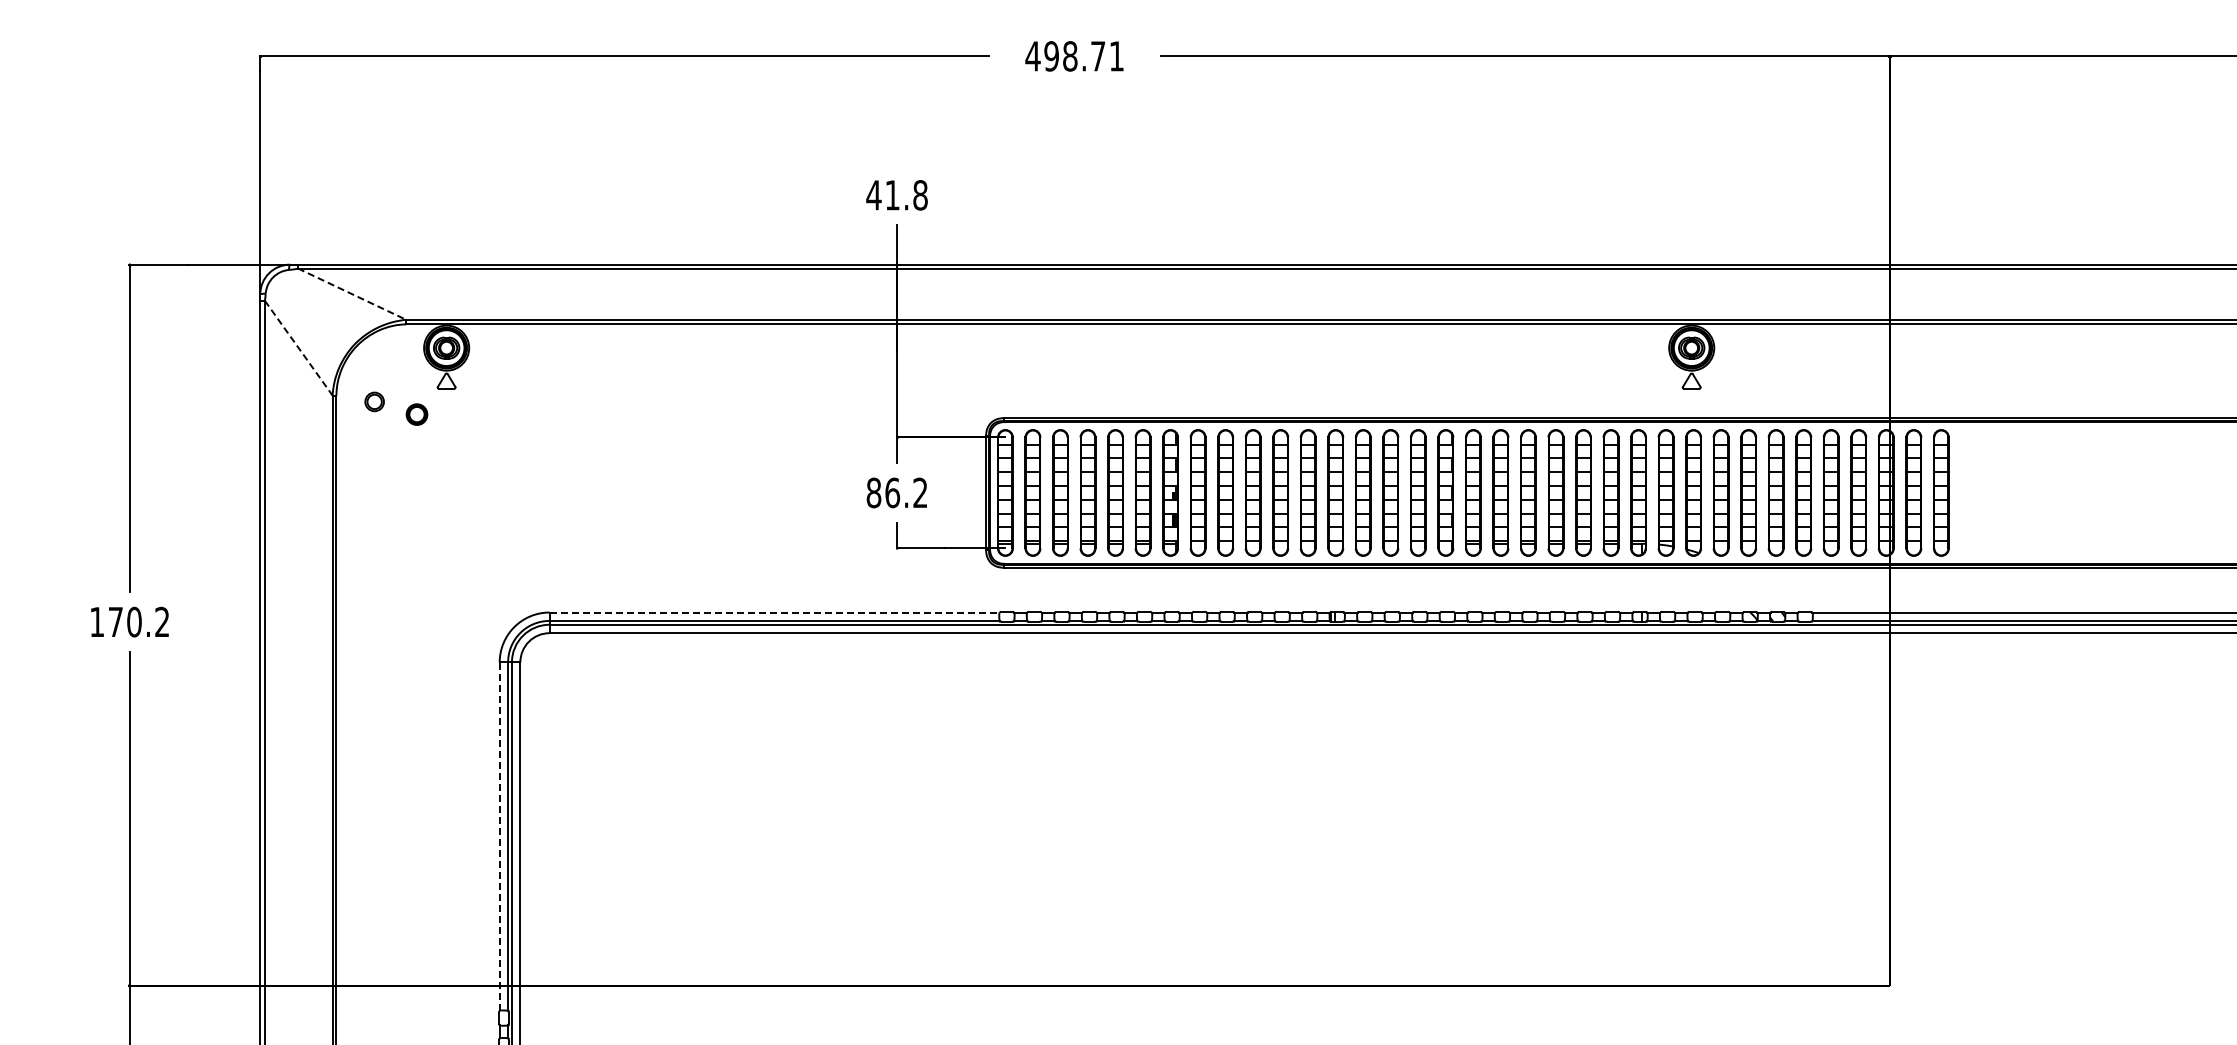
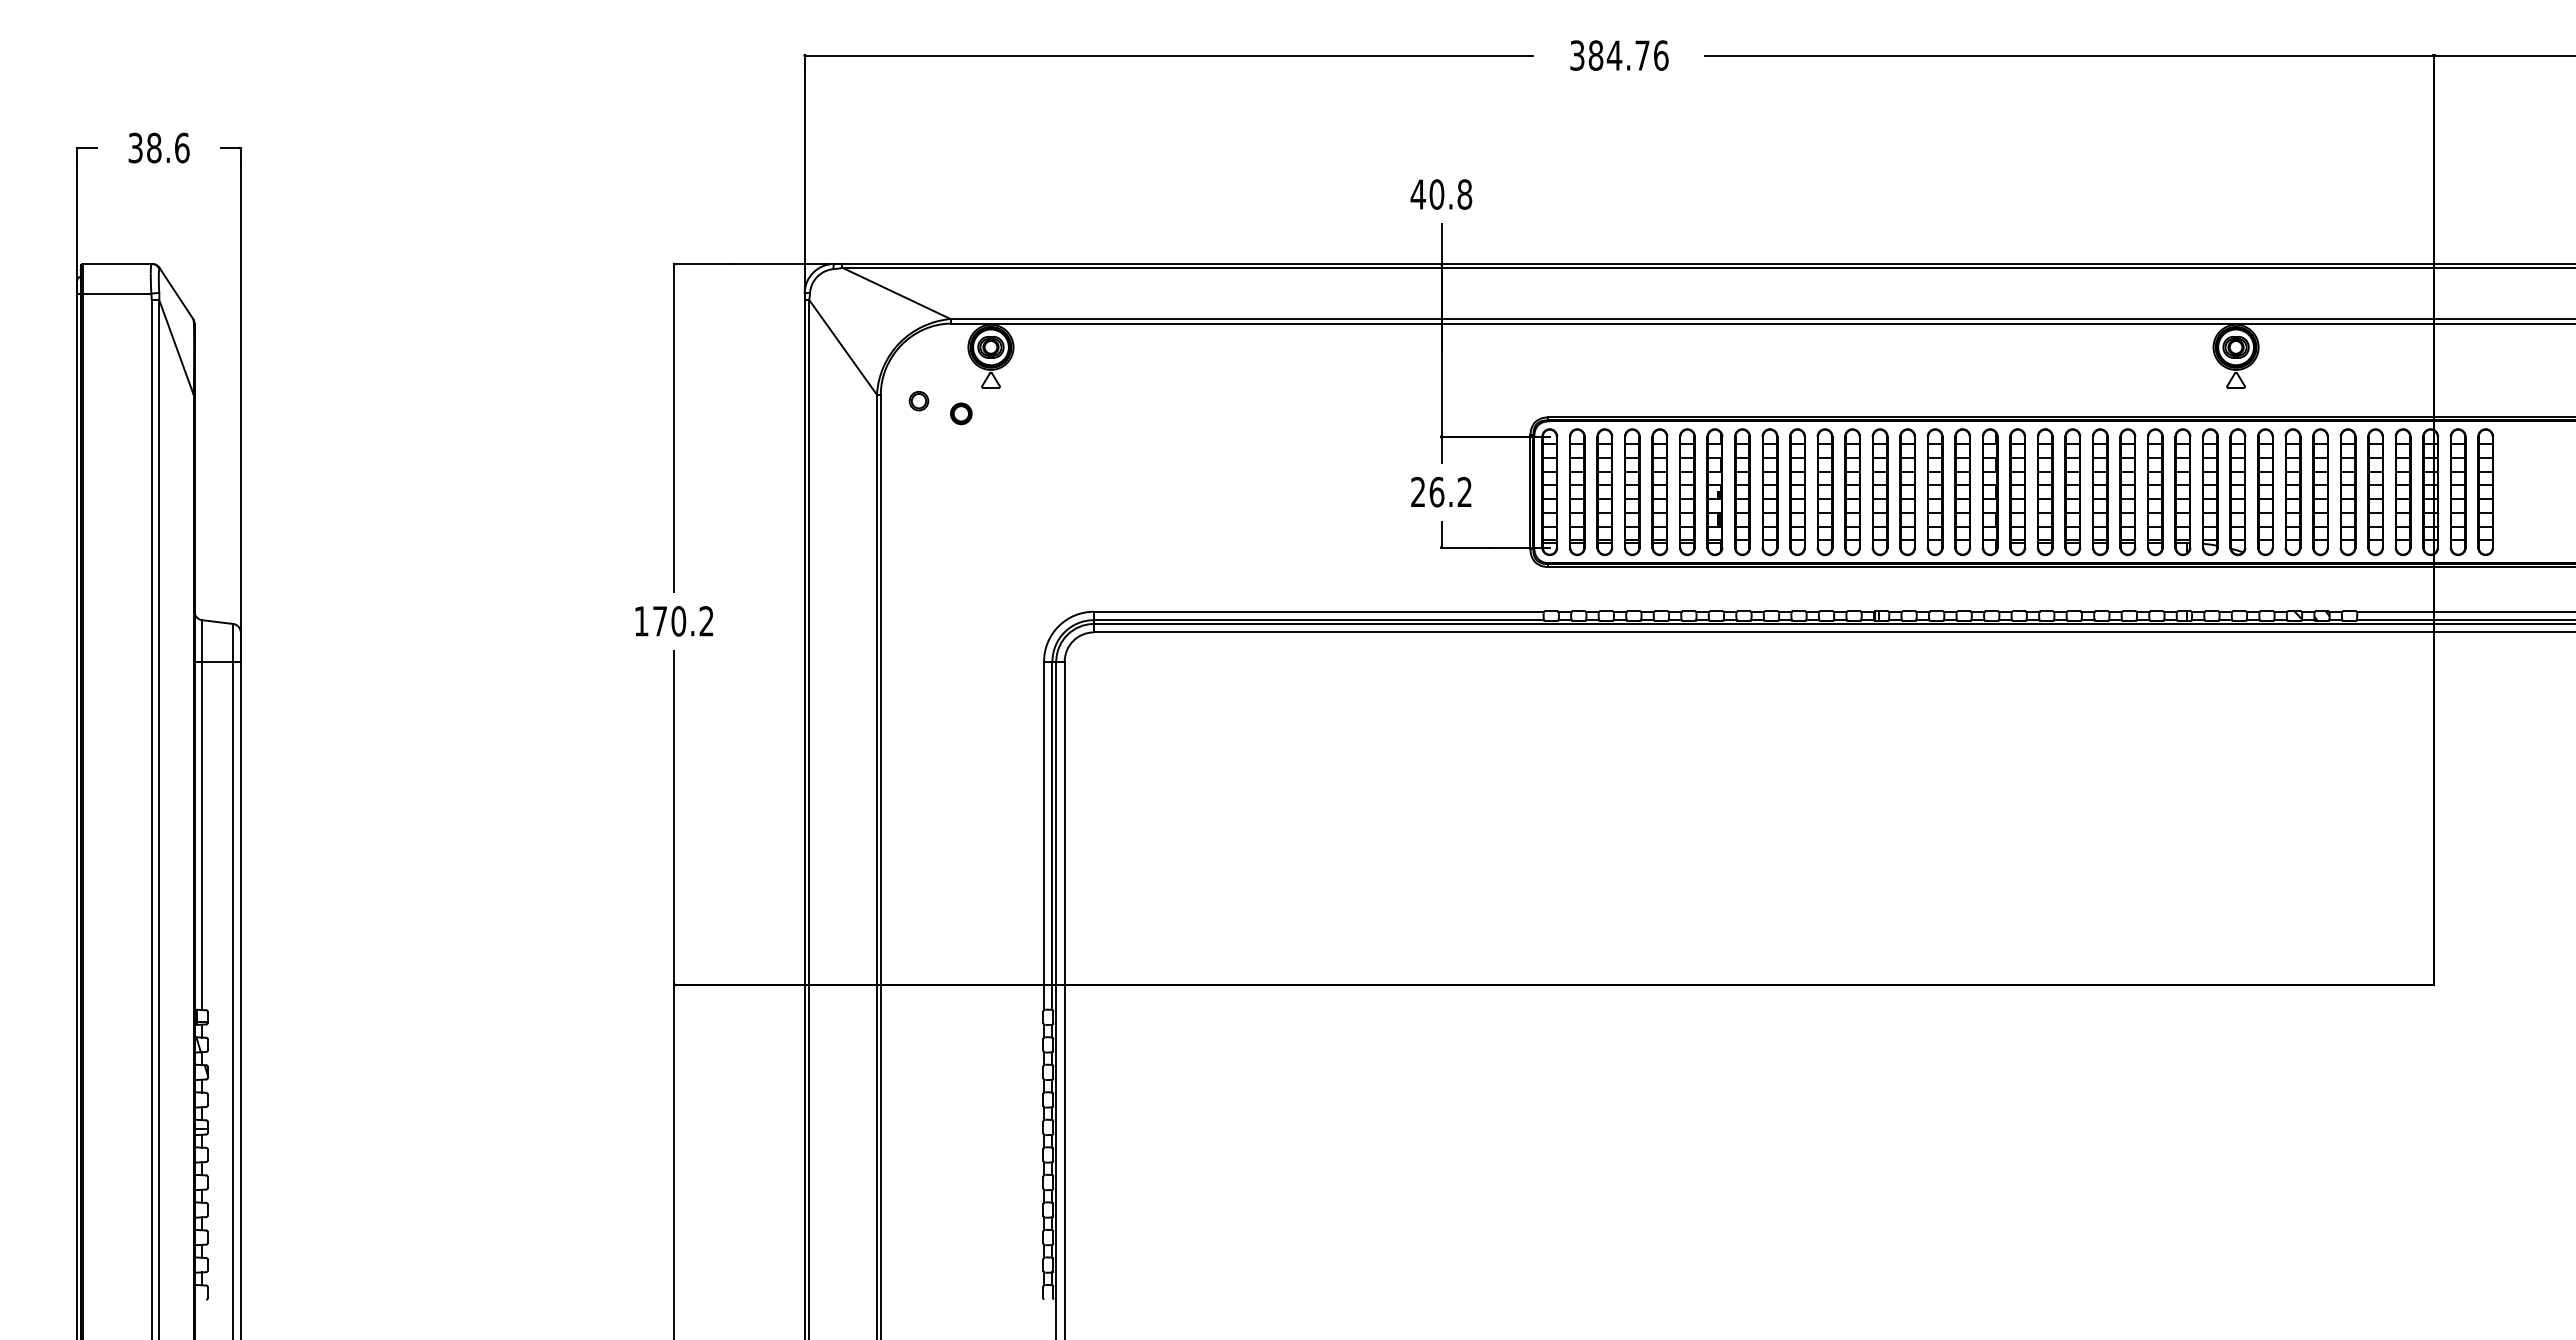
text: (1074, 56) -> (1618, 55), 498.71 -> 384.76
text: (892, 195) -> (1436, 194), 41.8 -> 40.8
line: (352, 294) -> (896, 293), dashed -> solid
line: (299, 348) -> (843, 347), dashed -> solid
text: (874, 493) -> (1418, 492), 86.2 -> 26.2
line: (775, 612) -> (1319, 611), dashed -> solid
line: (500, 836) -> (1044, 835), dashed -> solid

